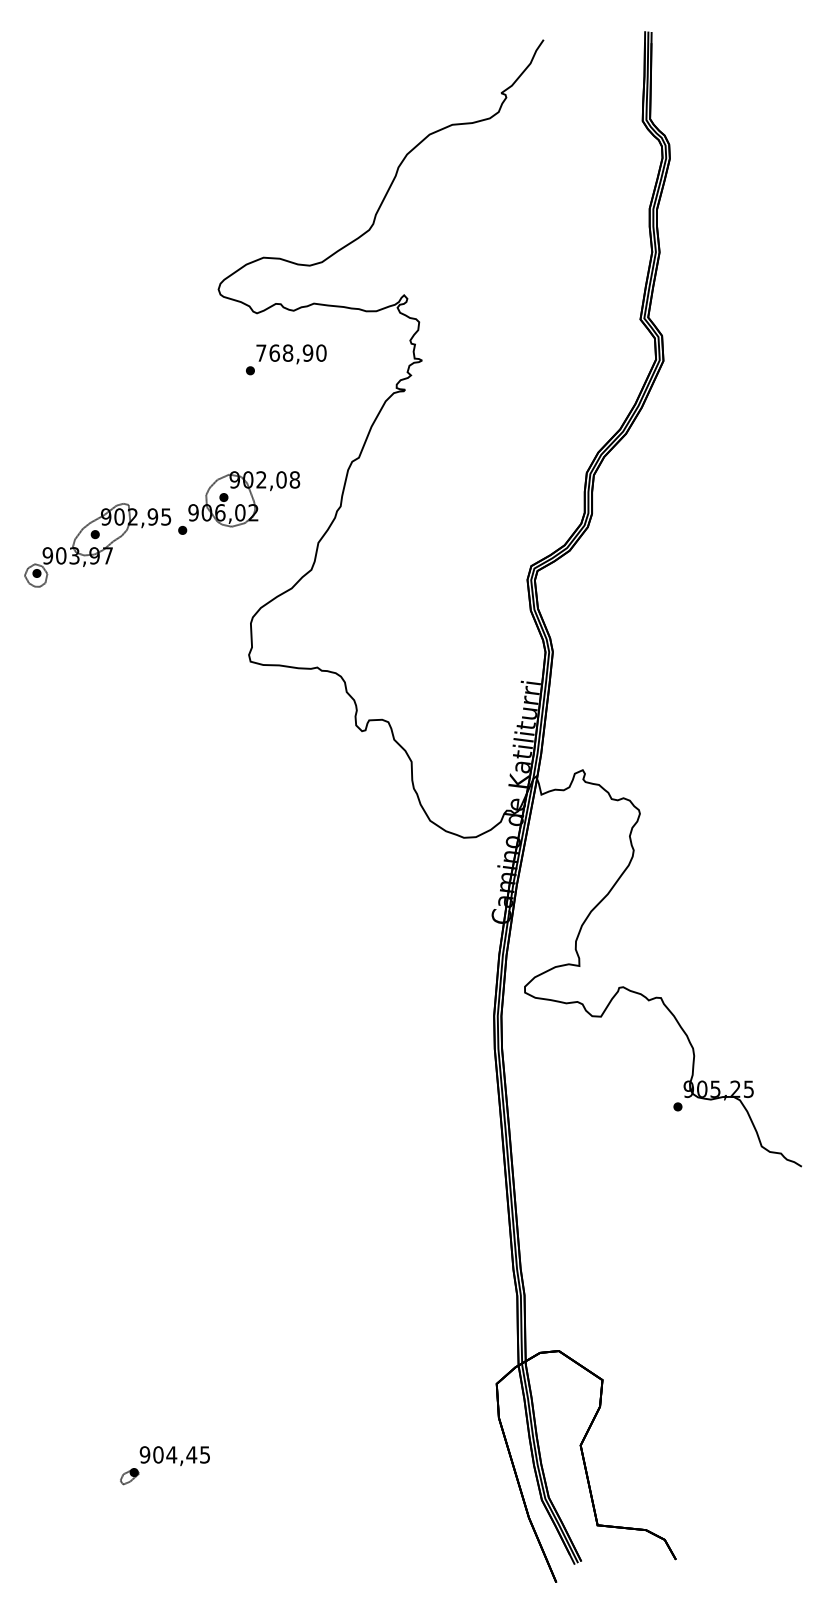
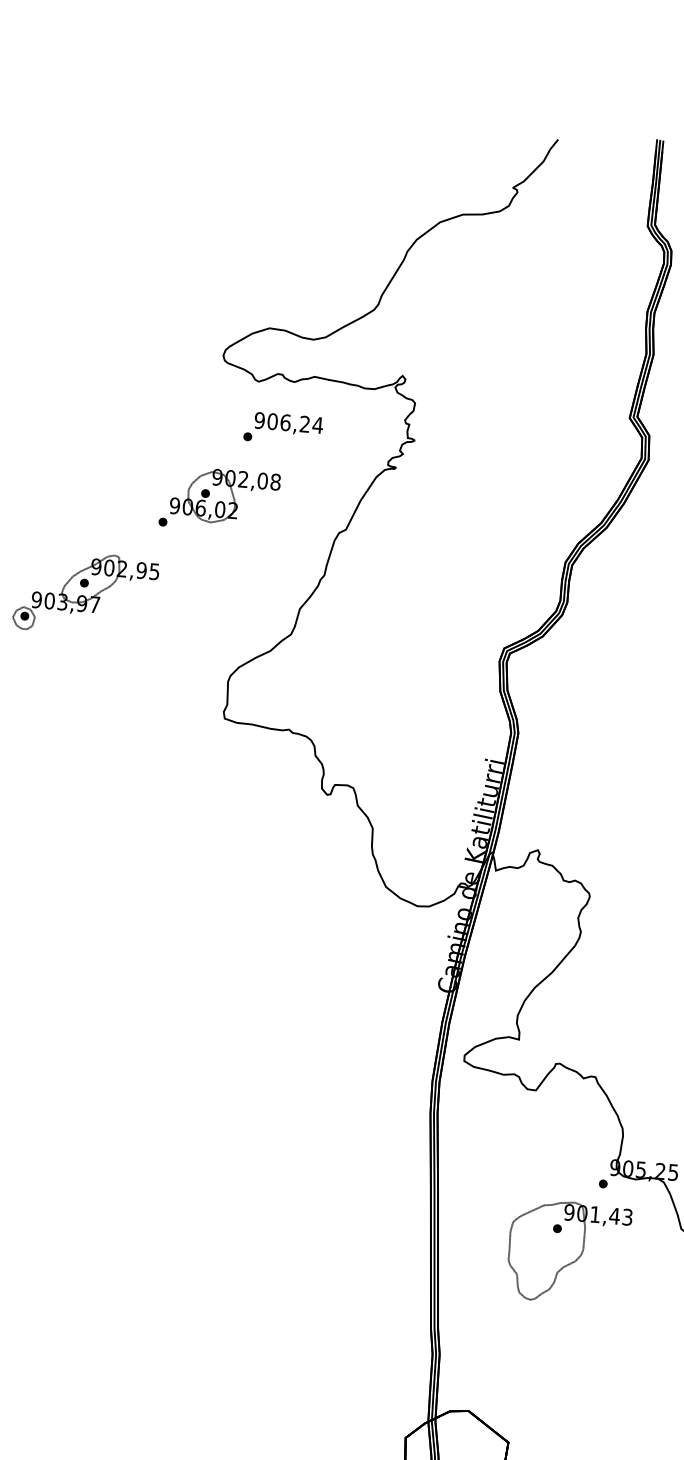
text: (291, 352) -> (289, 422), 768,90 -> 906,24
part: (239, 502) -> (220, 499), moved
part: (648, 1179) -> (568, 1251), added

